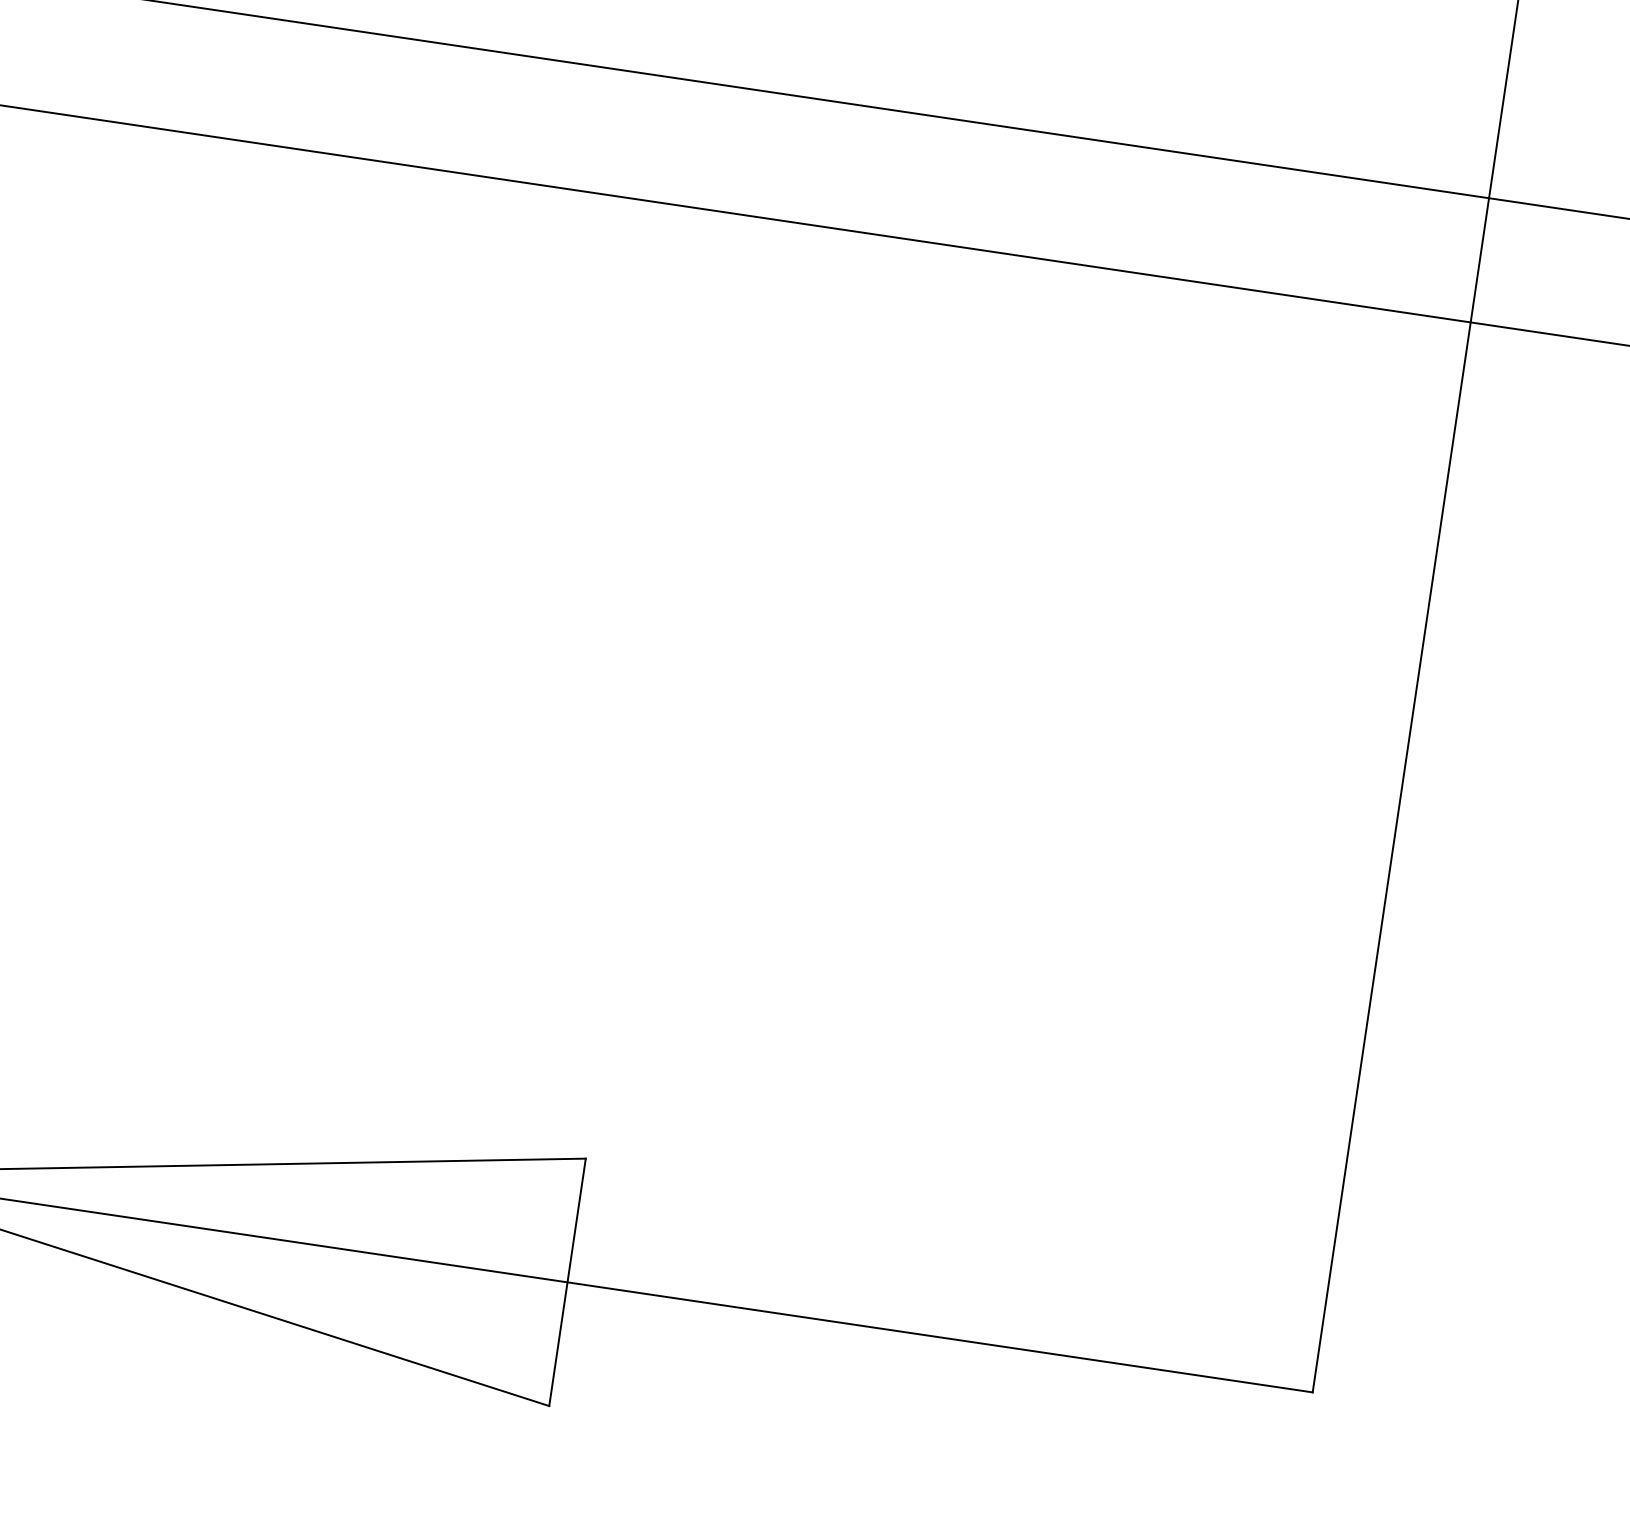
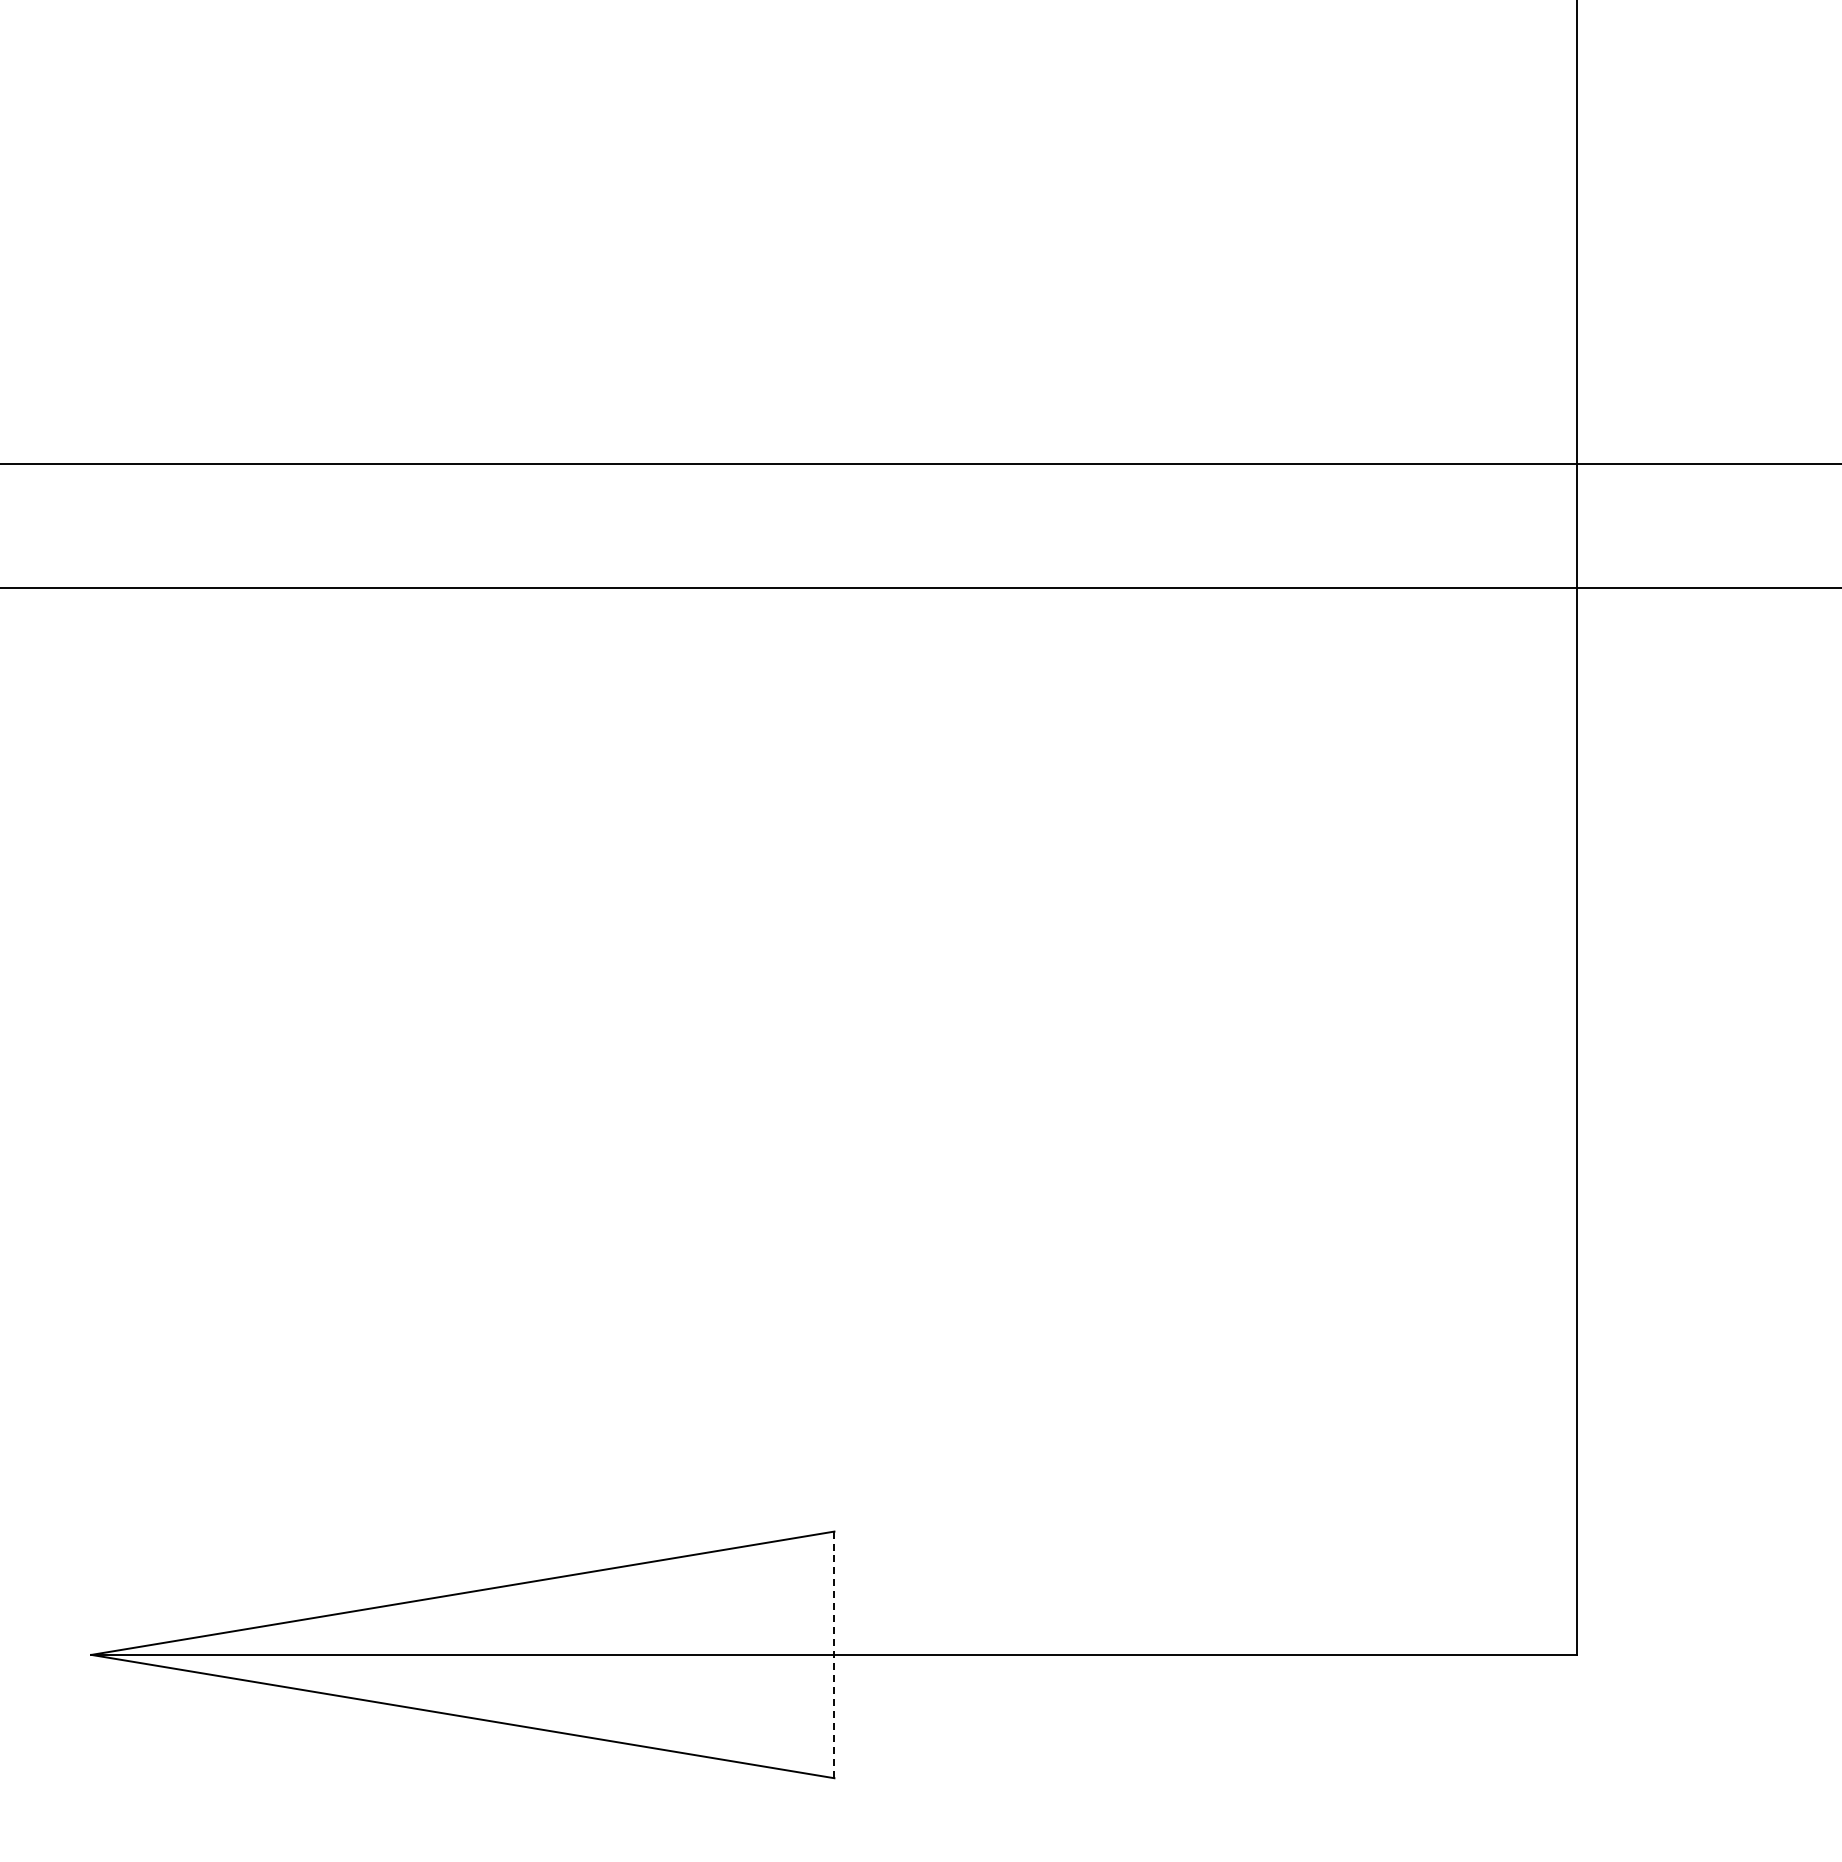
line: (567, 1282) -> (834, 1655), solid -> dashed

